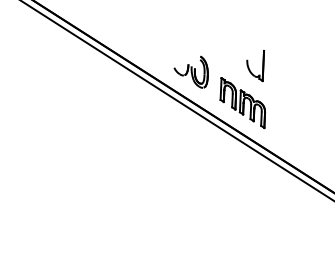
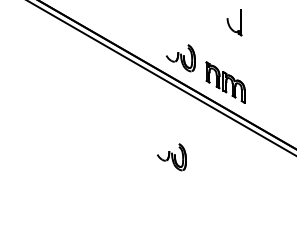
part: (255, 65) -> (234, 22), moved
part: (174, 188) -> (171, 157), added

